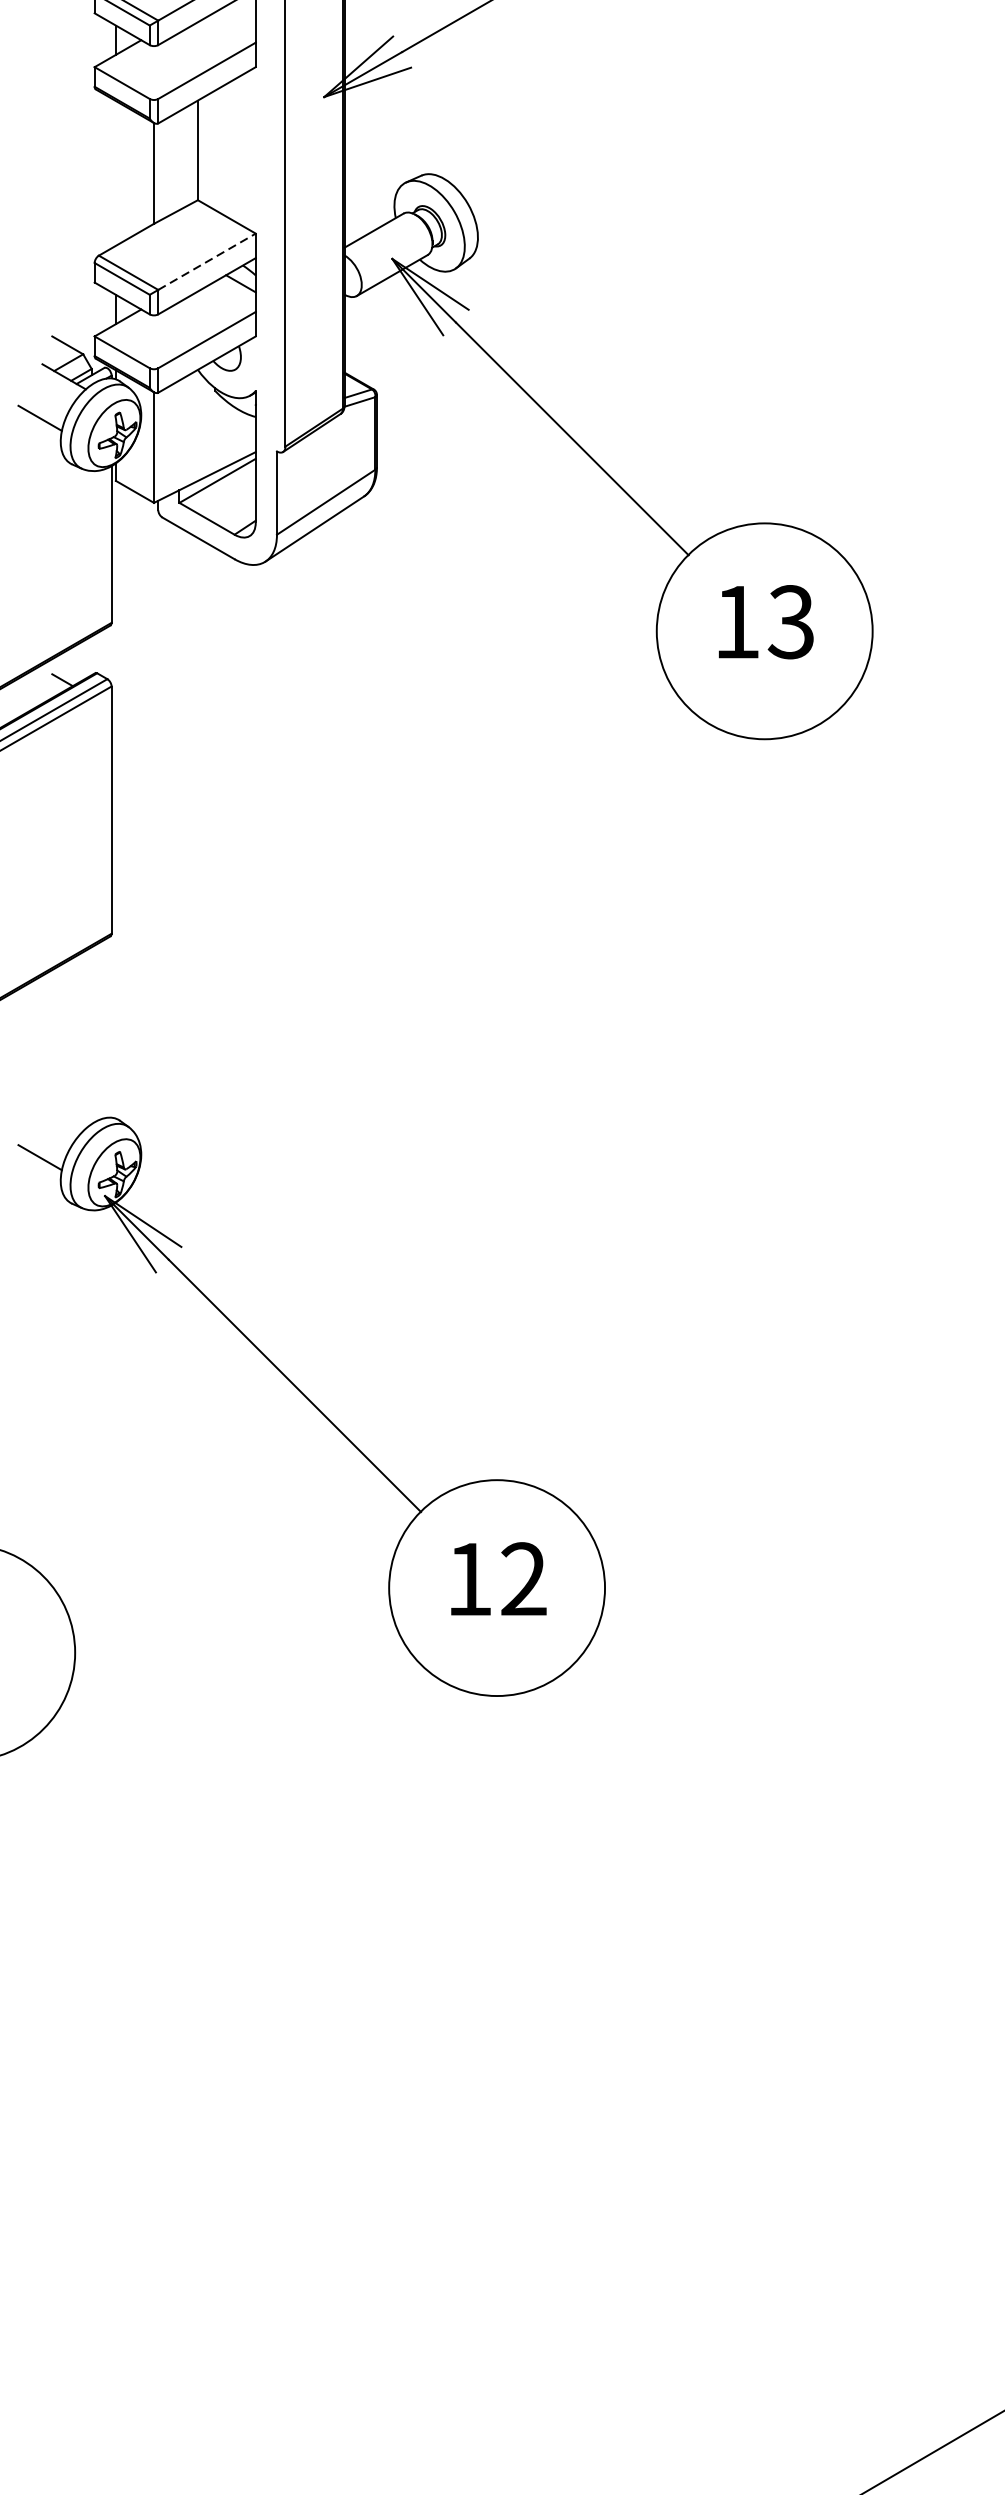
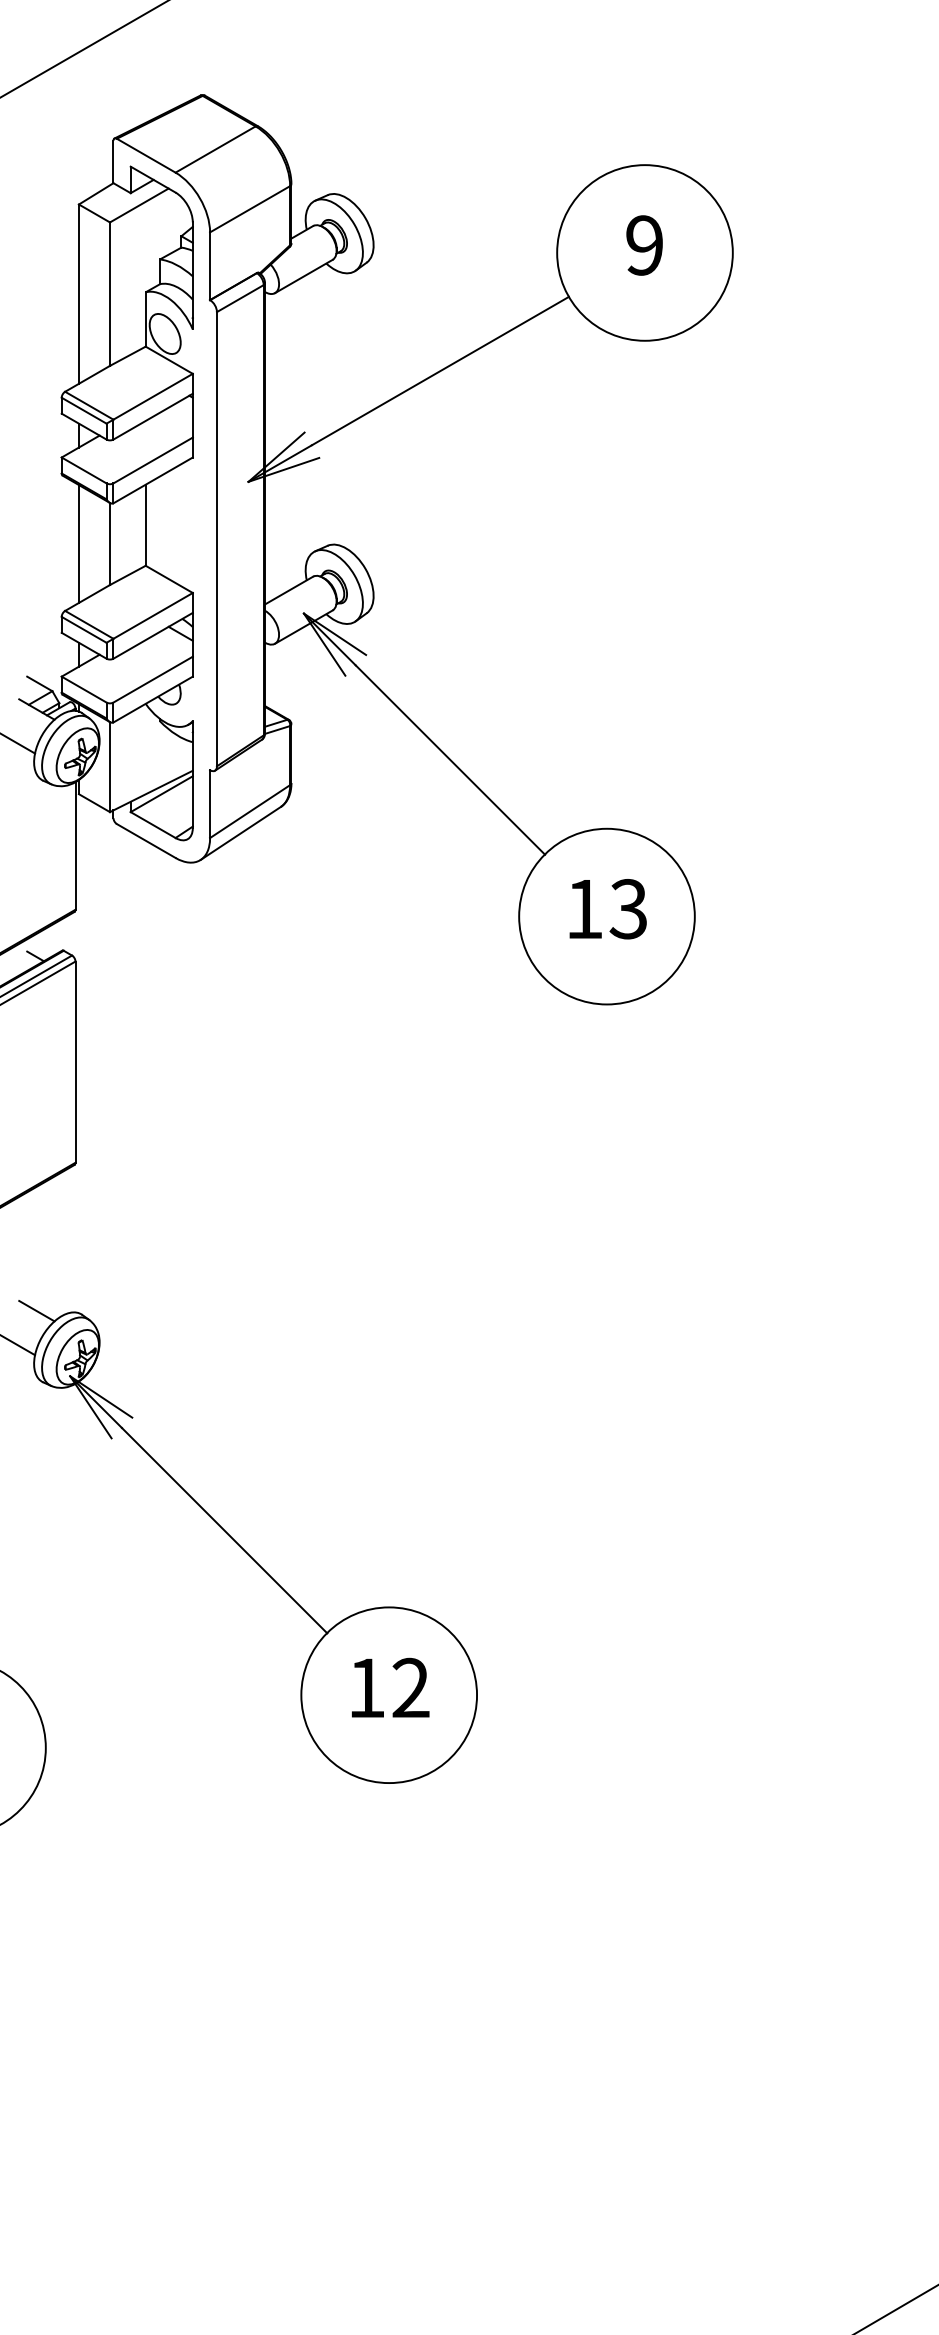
line: (115, 172) -> (78, 543), added
line: (207, 261) -> (153, 615), dashed -> solid
line: (63, 1115) -> (36, 1310), added

